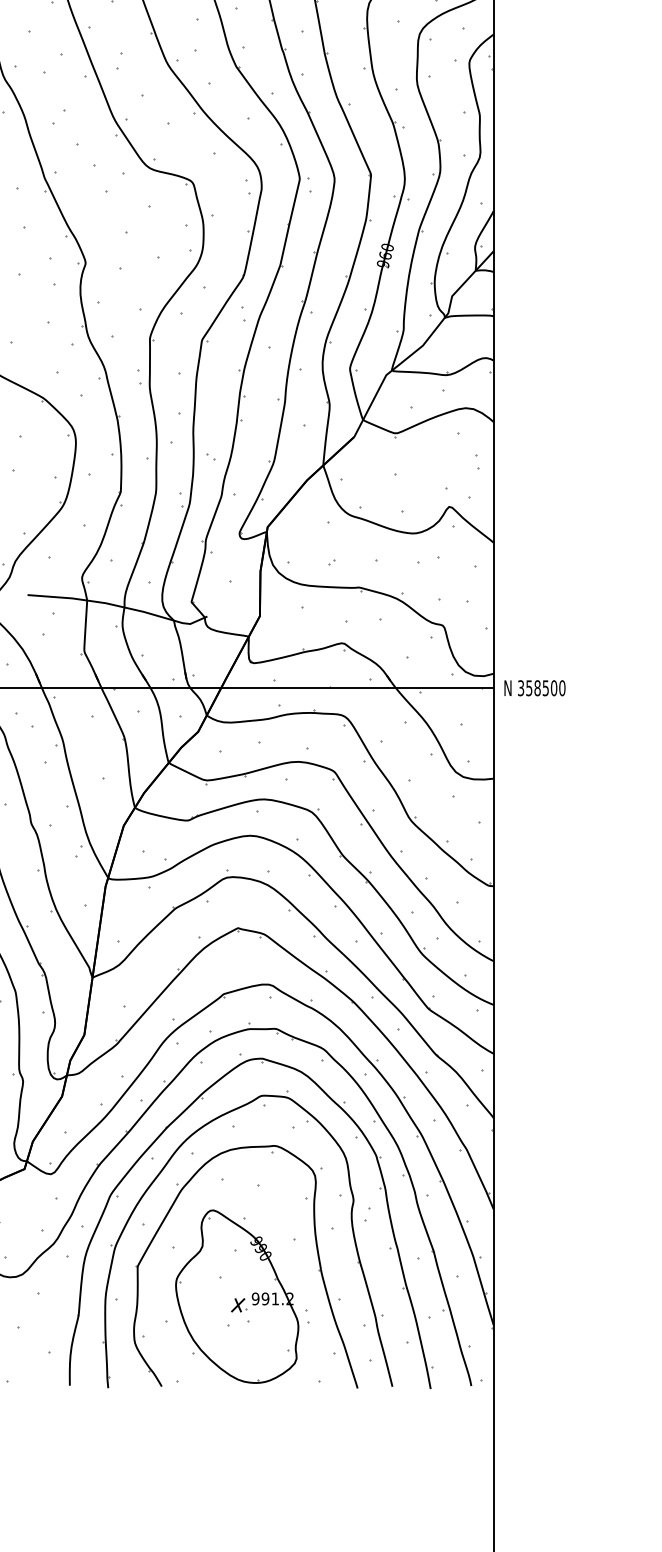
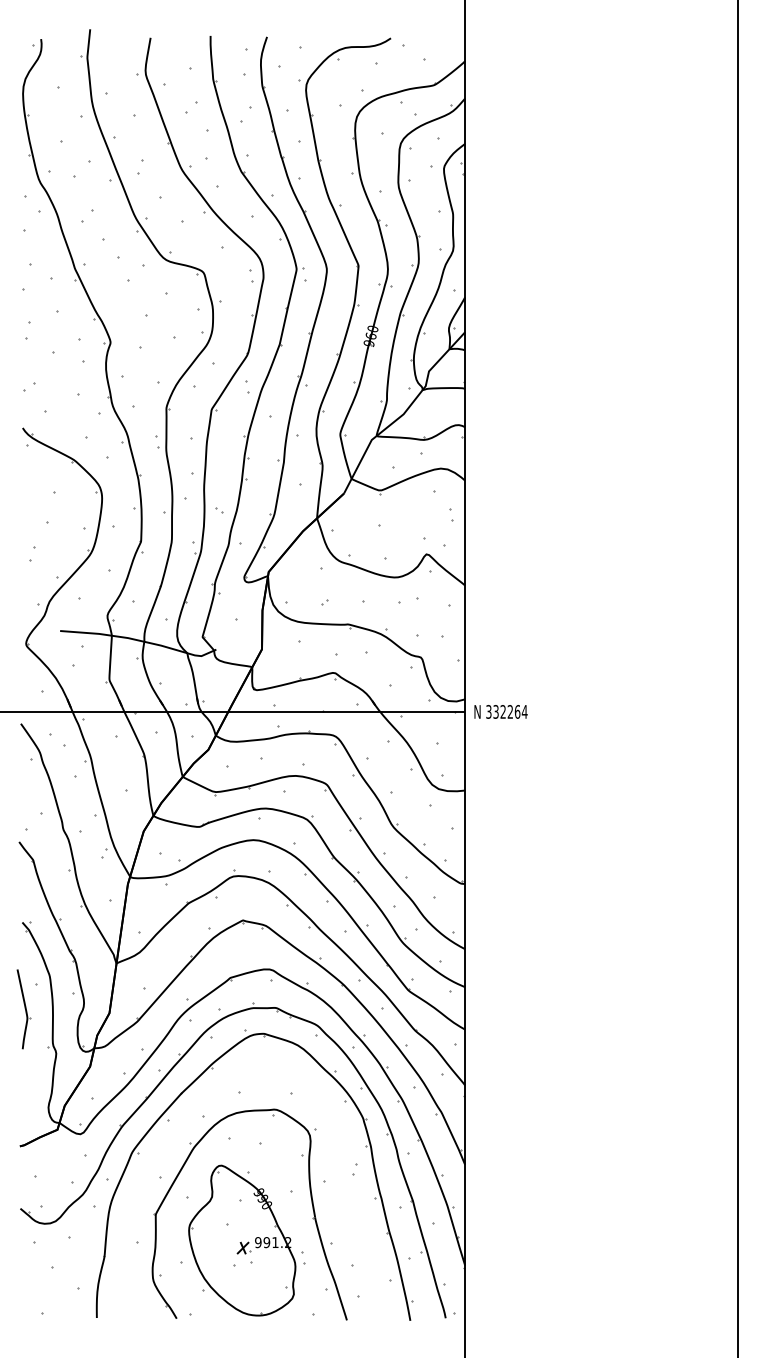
text: (545, 687) -> (510, 711), 358500 -> 332264
part: (339, 1195) -> (331, 1152), removed

